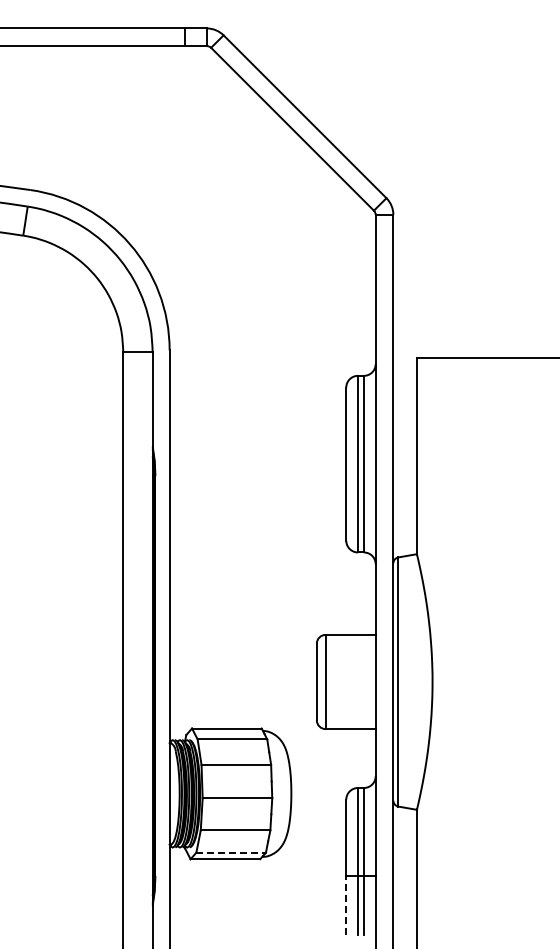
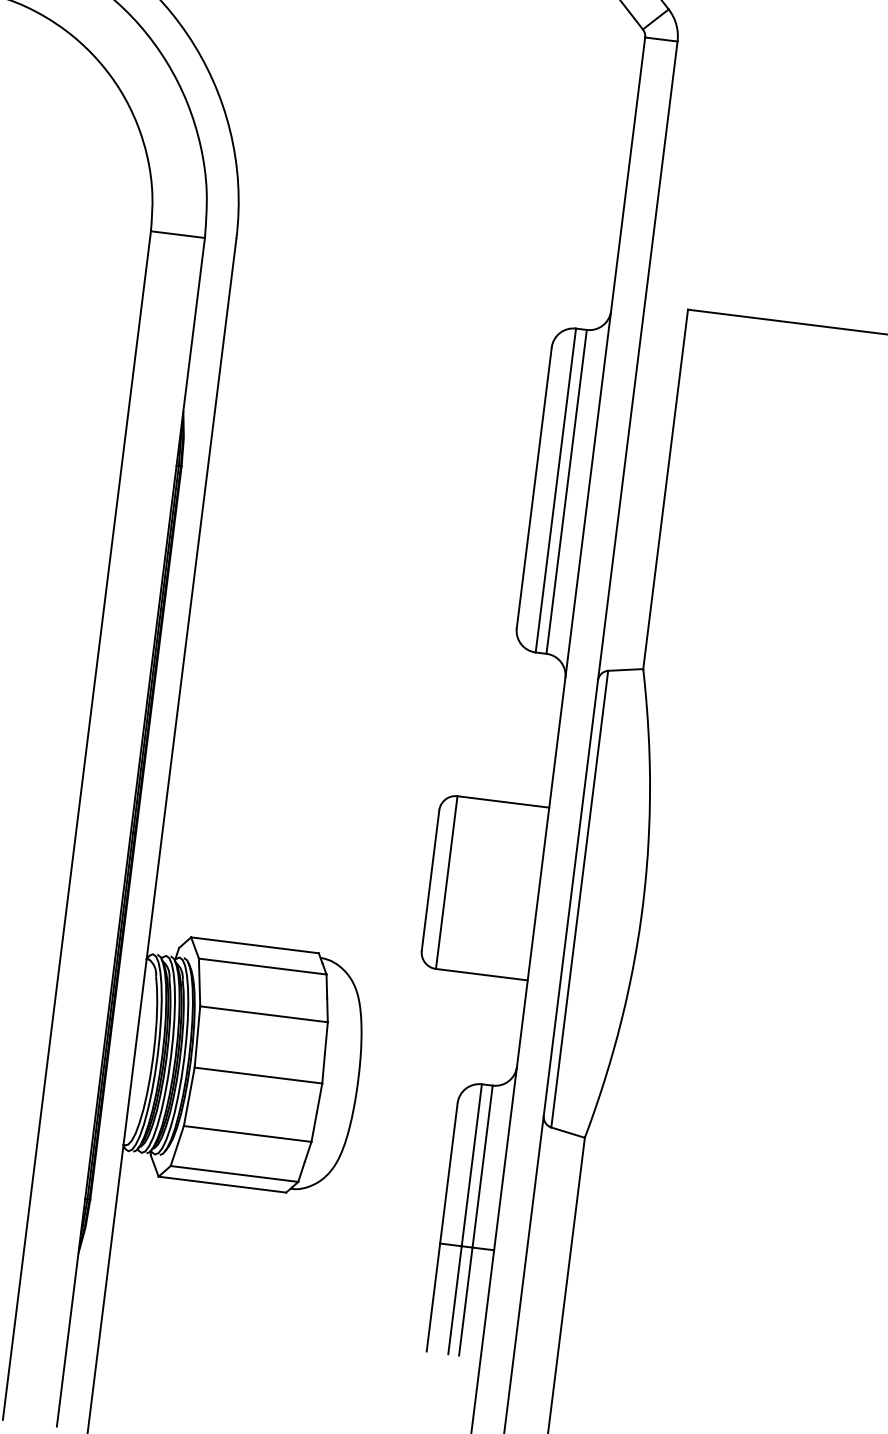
line: (231, 852) -> (235, 1173), dashed -> solid
line: (346, 905) -> (433, 1297), dashed -> solid

